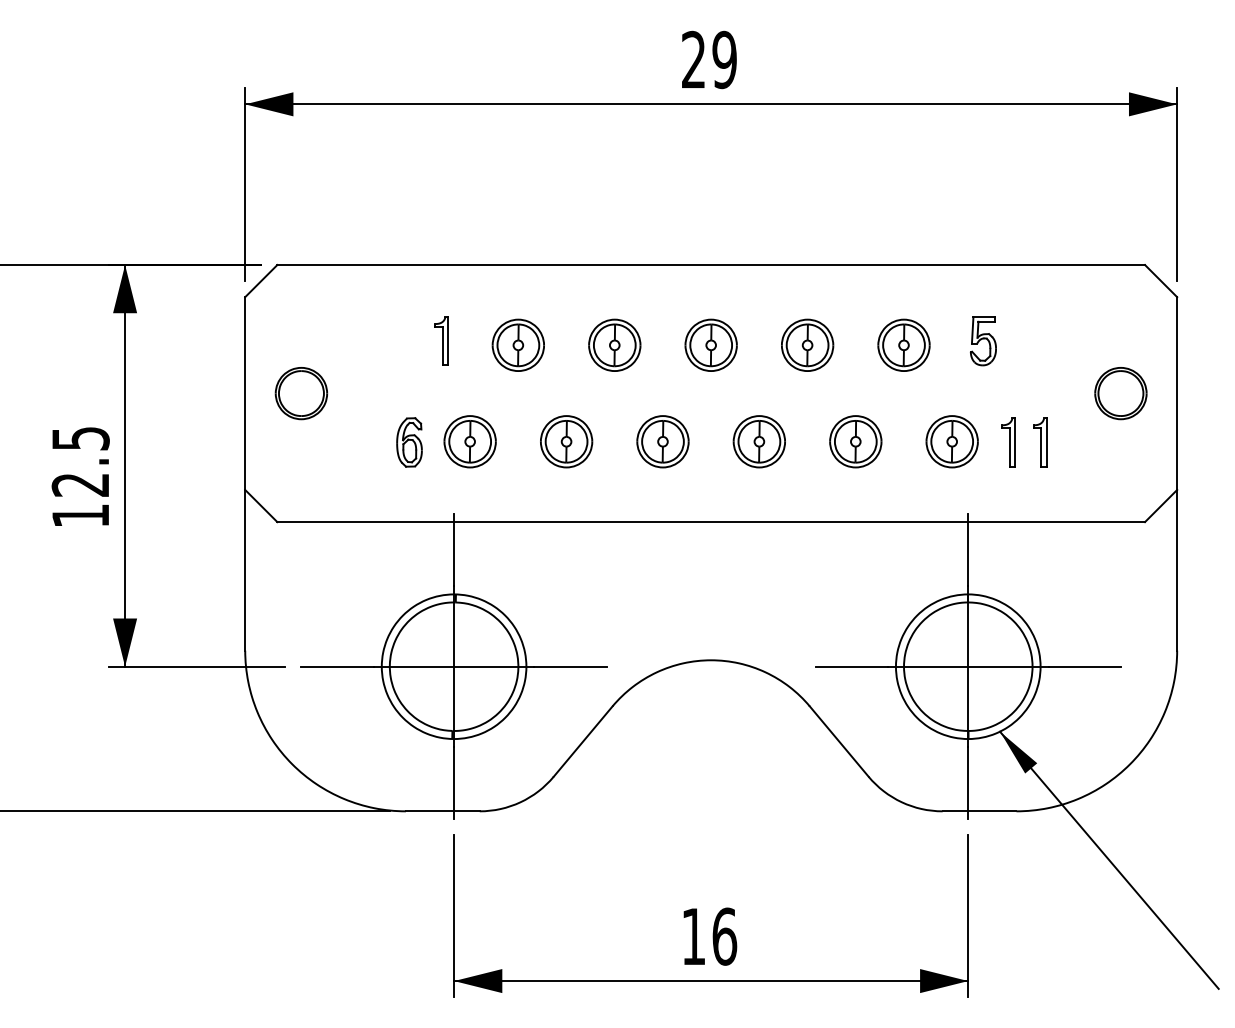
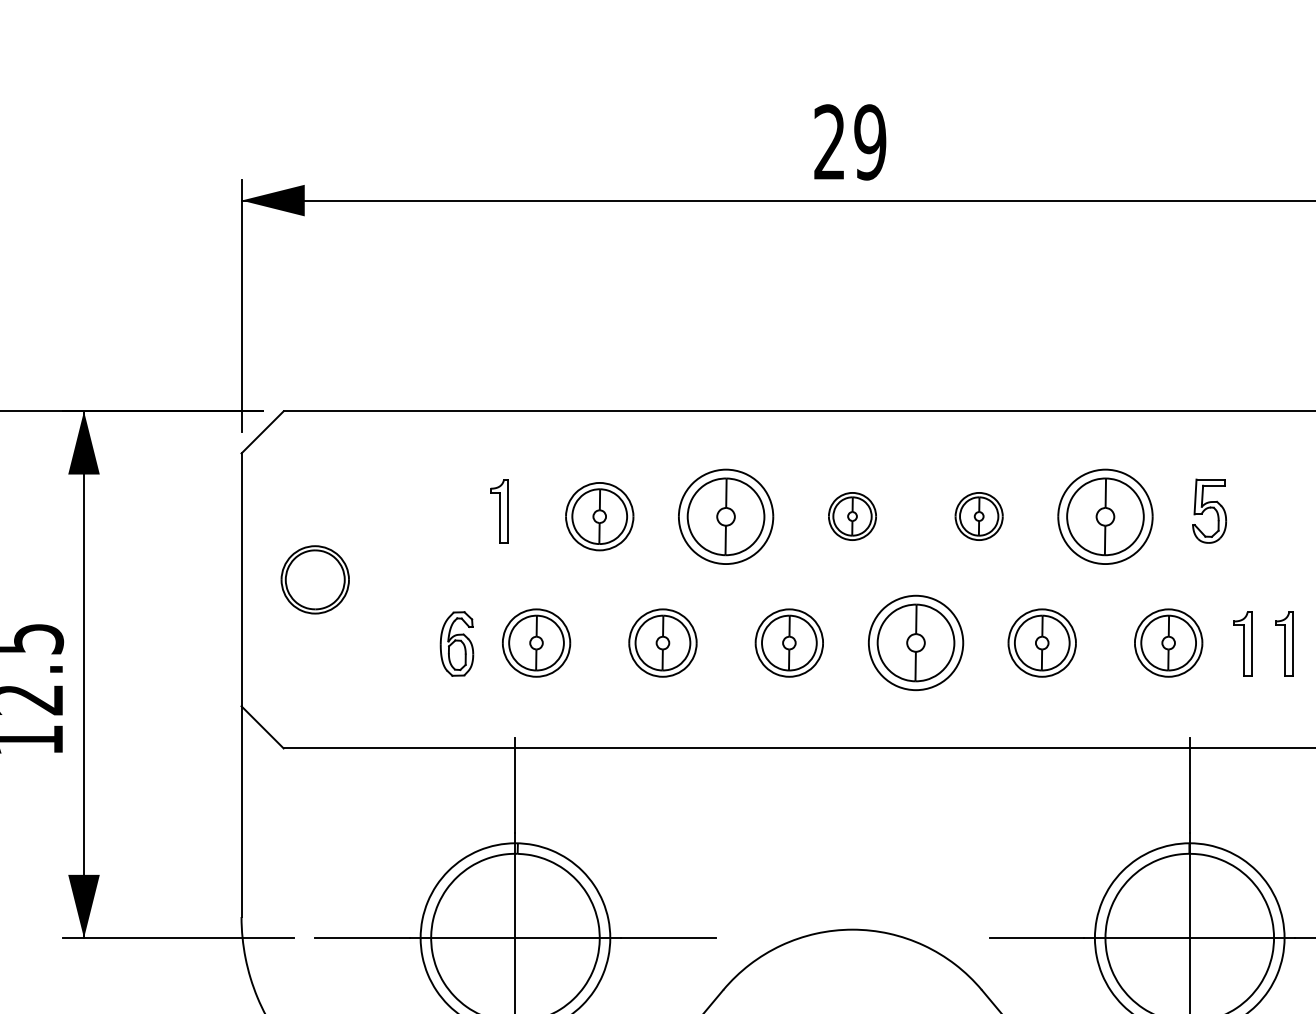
part: (614, 344) -> (725, 515), size x1.4
part: (710, 344) -> (851, 515), size x0.7
part: (807, 344) -> (978, 515), size x0.7
part: (903, 344) -> (1104, 515), size x1.4
part: (758, 441) -> (914, 642), size x1.4

